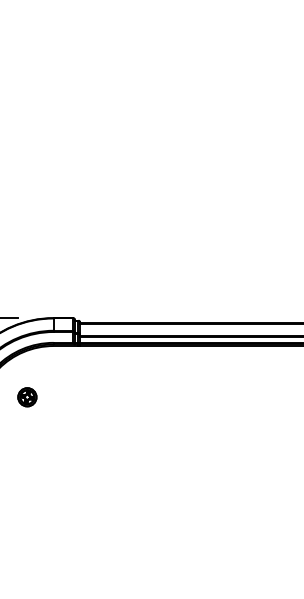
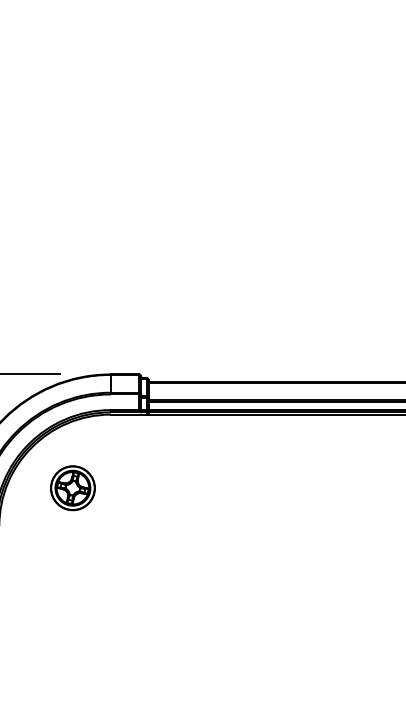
part: (27, 397) -> (73, 488), size x1.67

